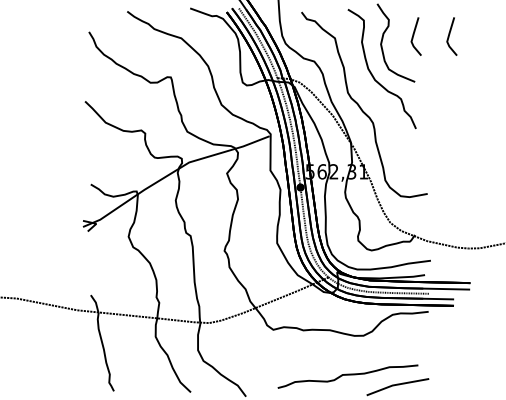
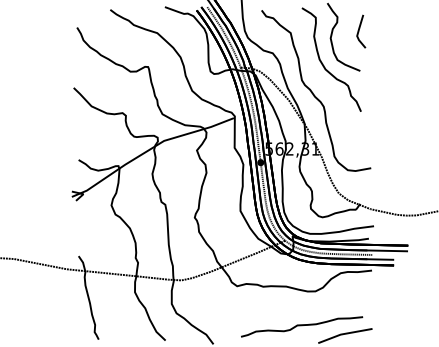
part: (452, 36) -> (392, 31), removed

